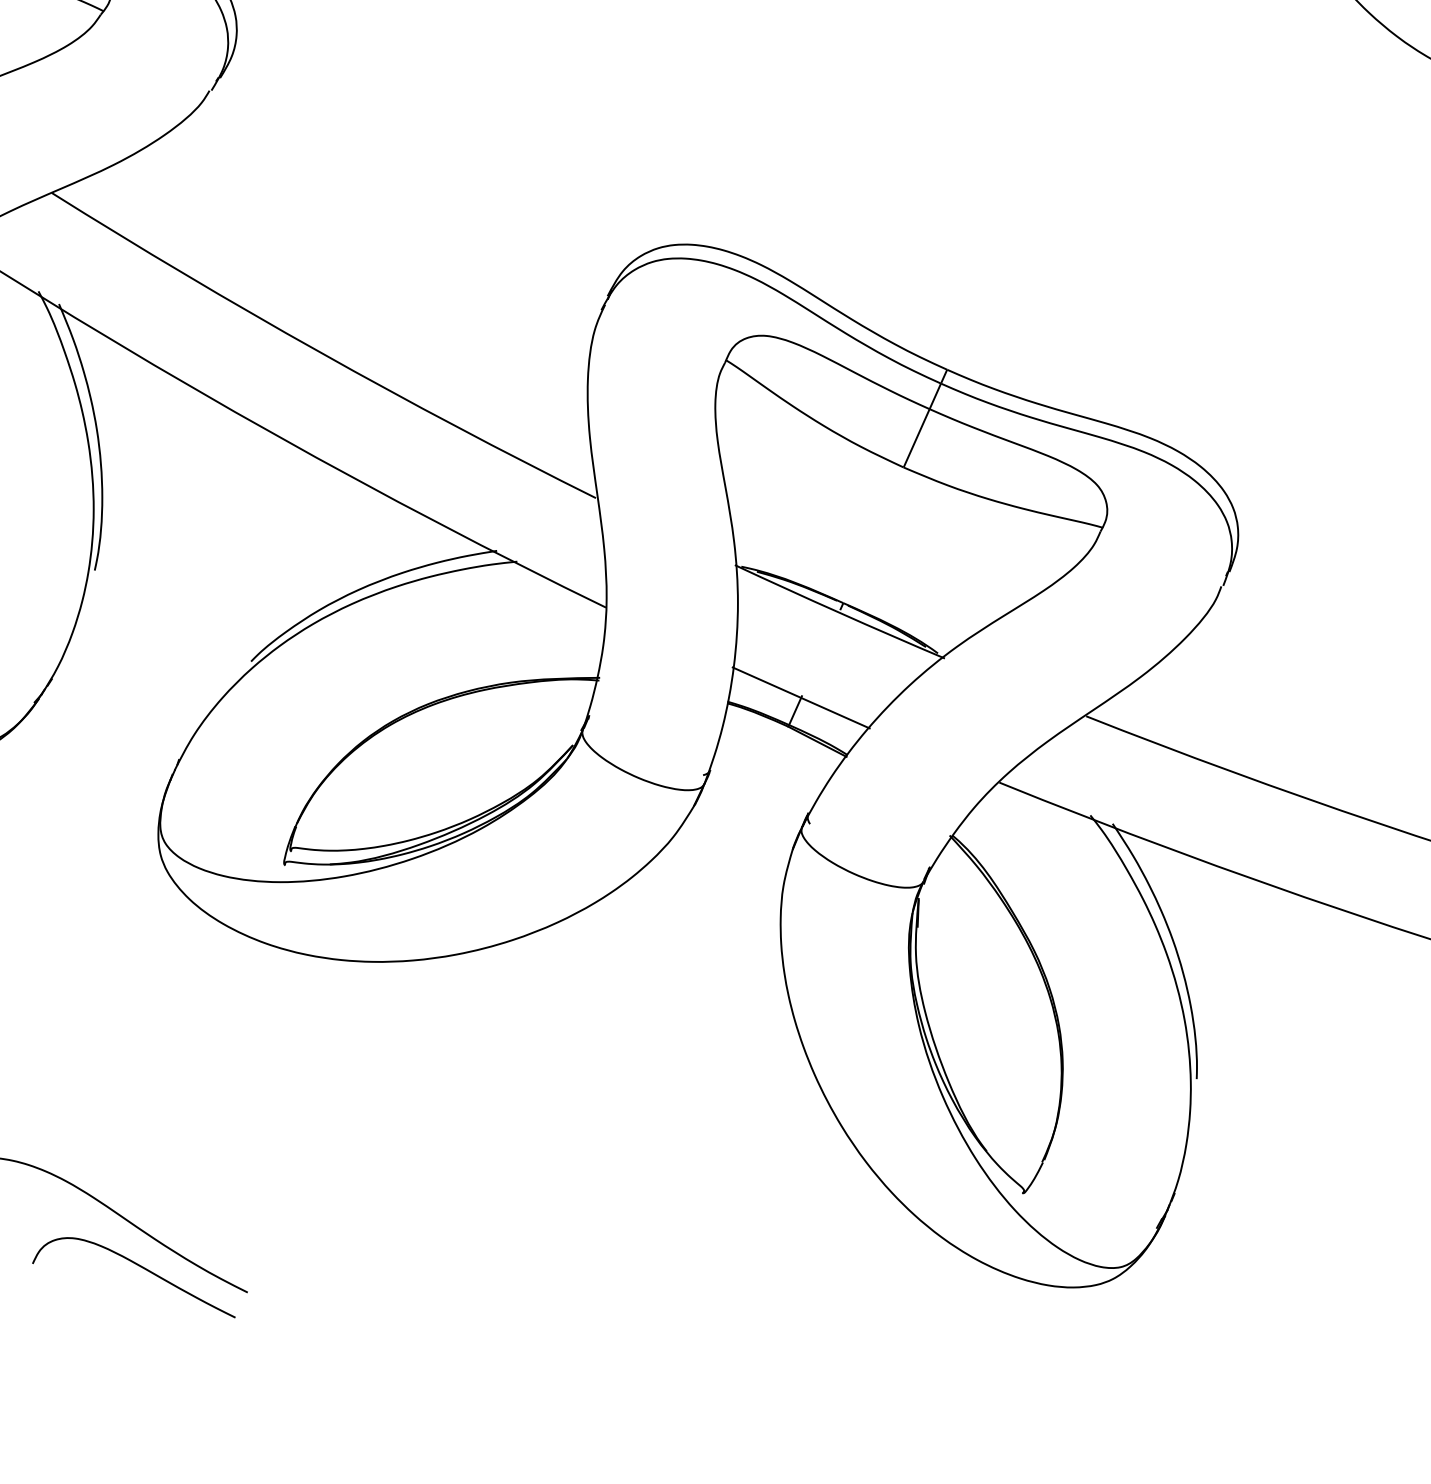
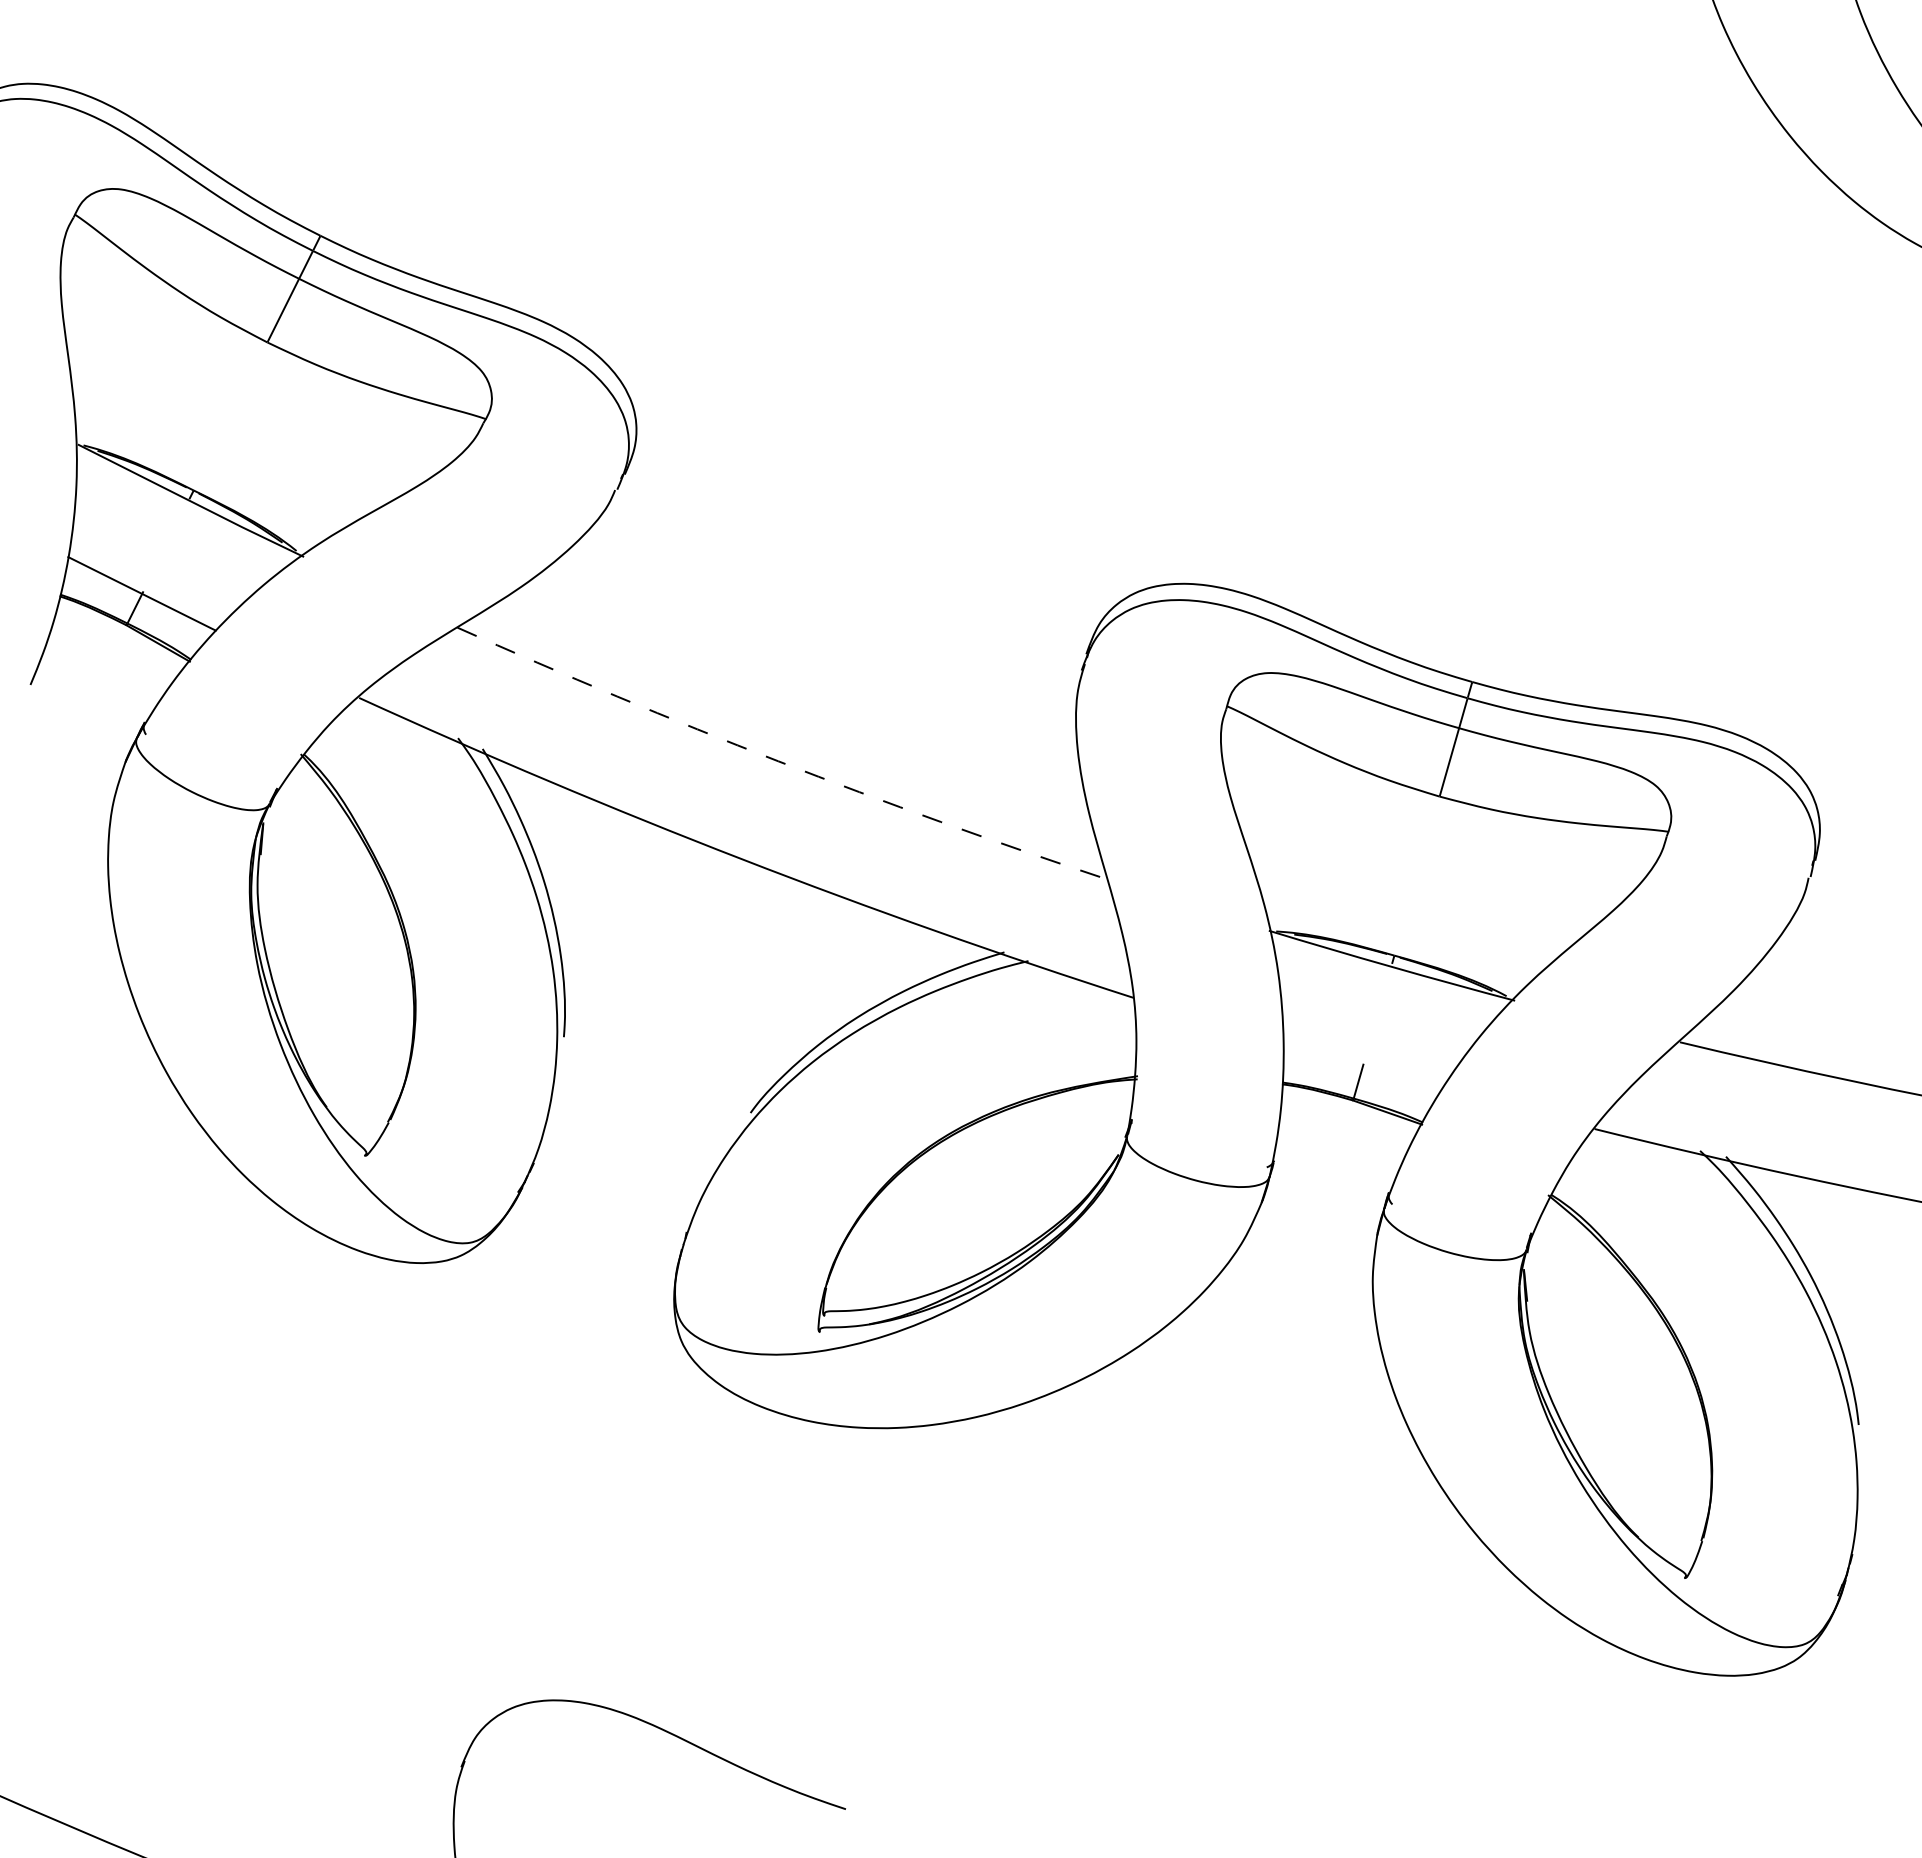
arc: (320, 352) -> (778, 761), solid -> dashed
line: (800, 697) -> (1362, 1066), removed
curve: (138, 1266) -> (721, 1797), removed

